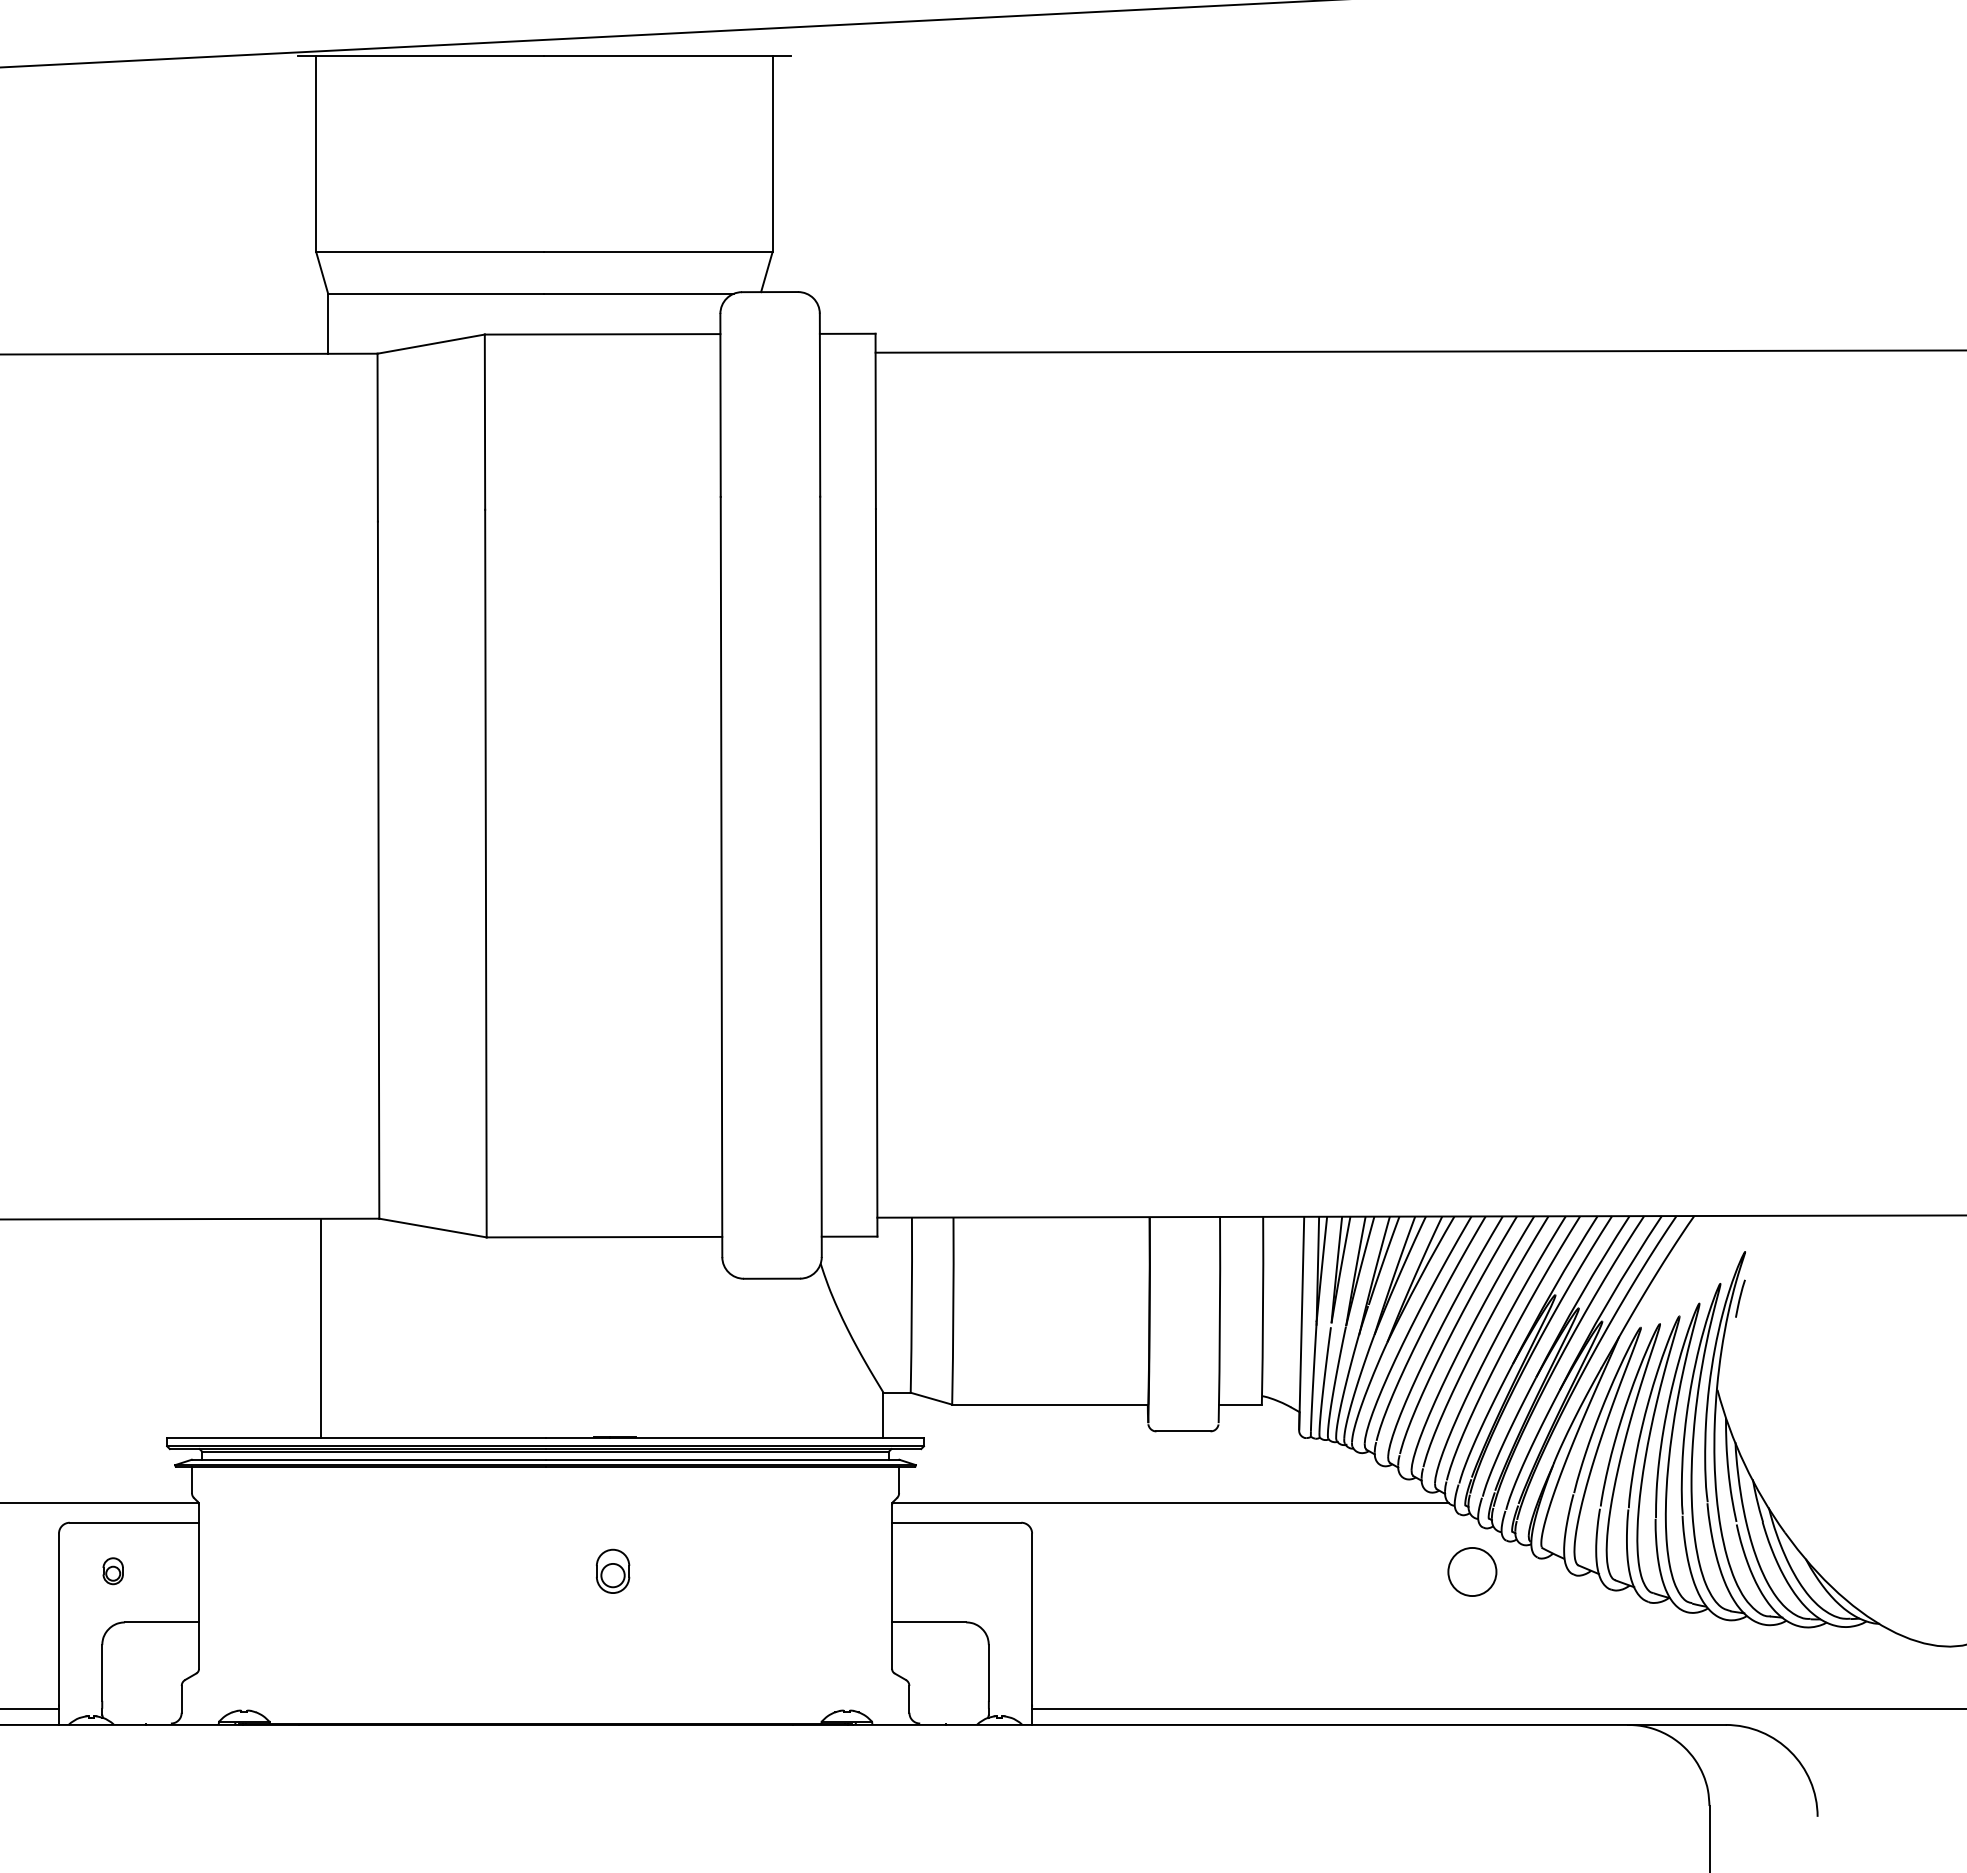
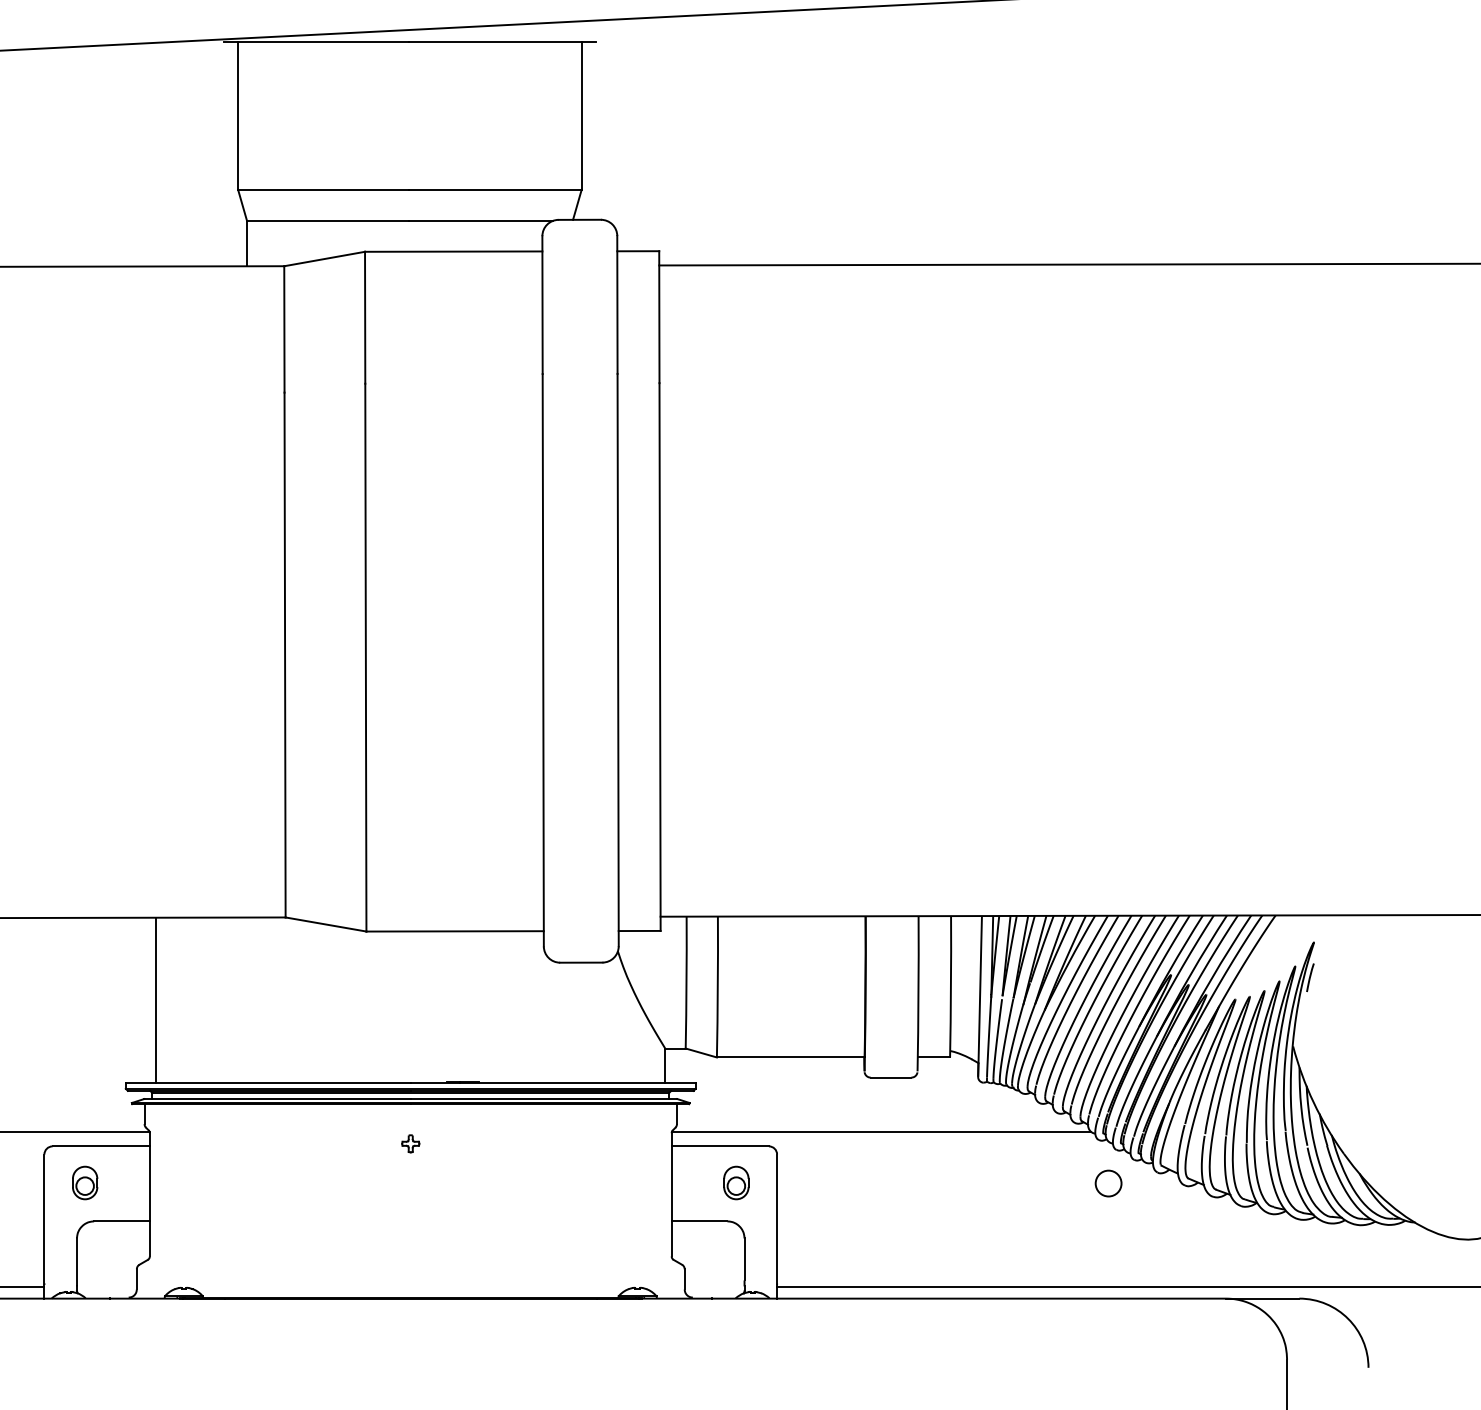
line: (320, 1328) -> (156, 1000), moved
part: (545, 1519) -> (410, 1143), added
part: (113, 1570) -> (85, 1182), size x1.67
part: (613, 1570) -> (736, 1182), moved
circle: (1472, 1572) -> (1108, 1183), size x0.71

